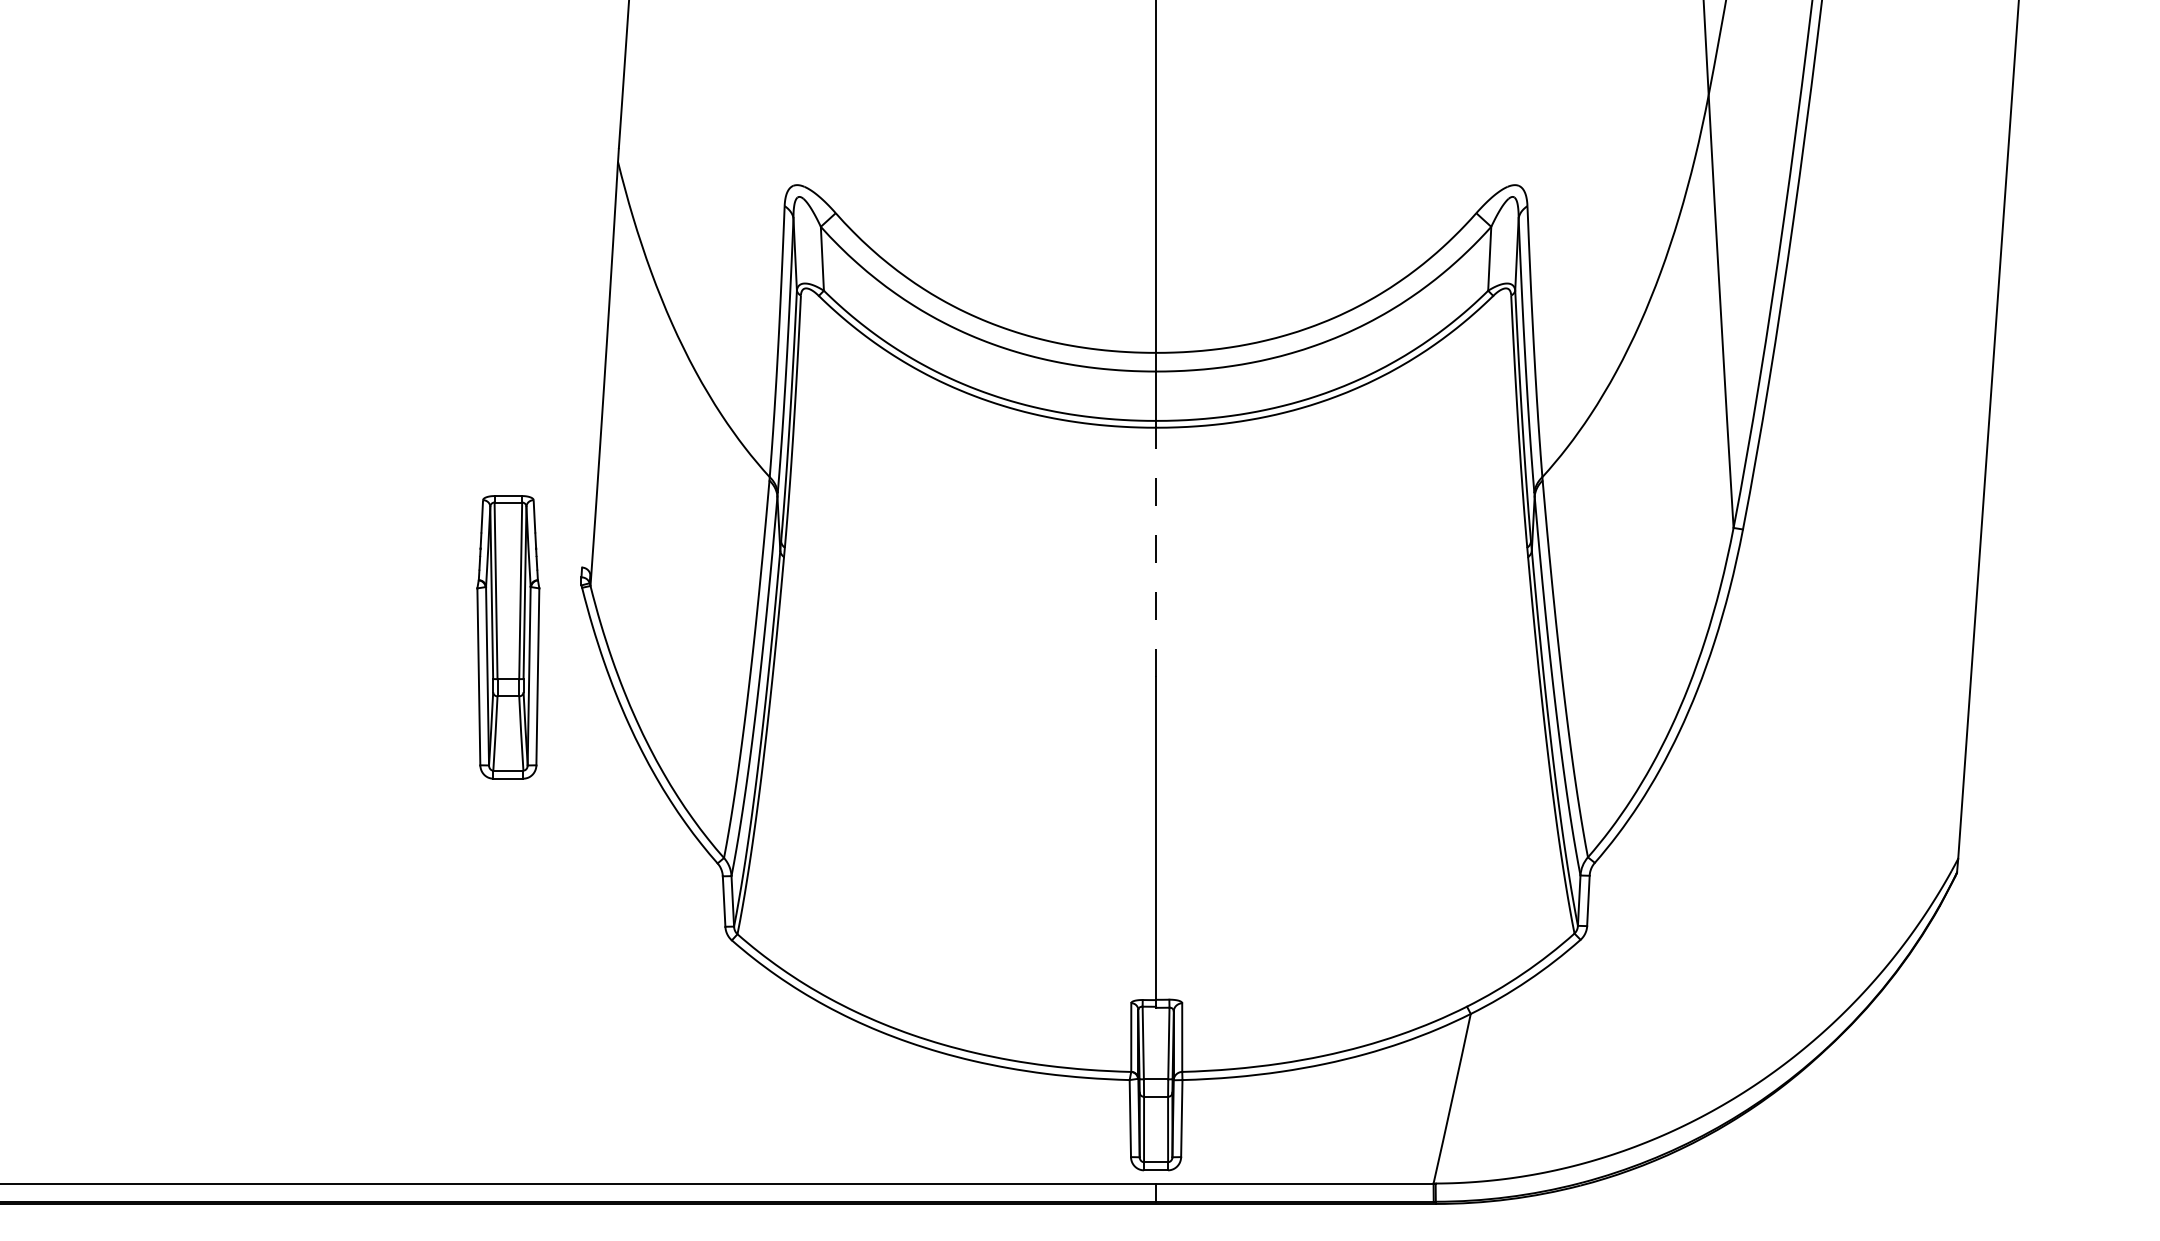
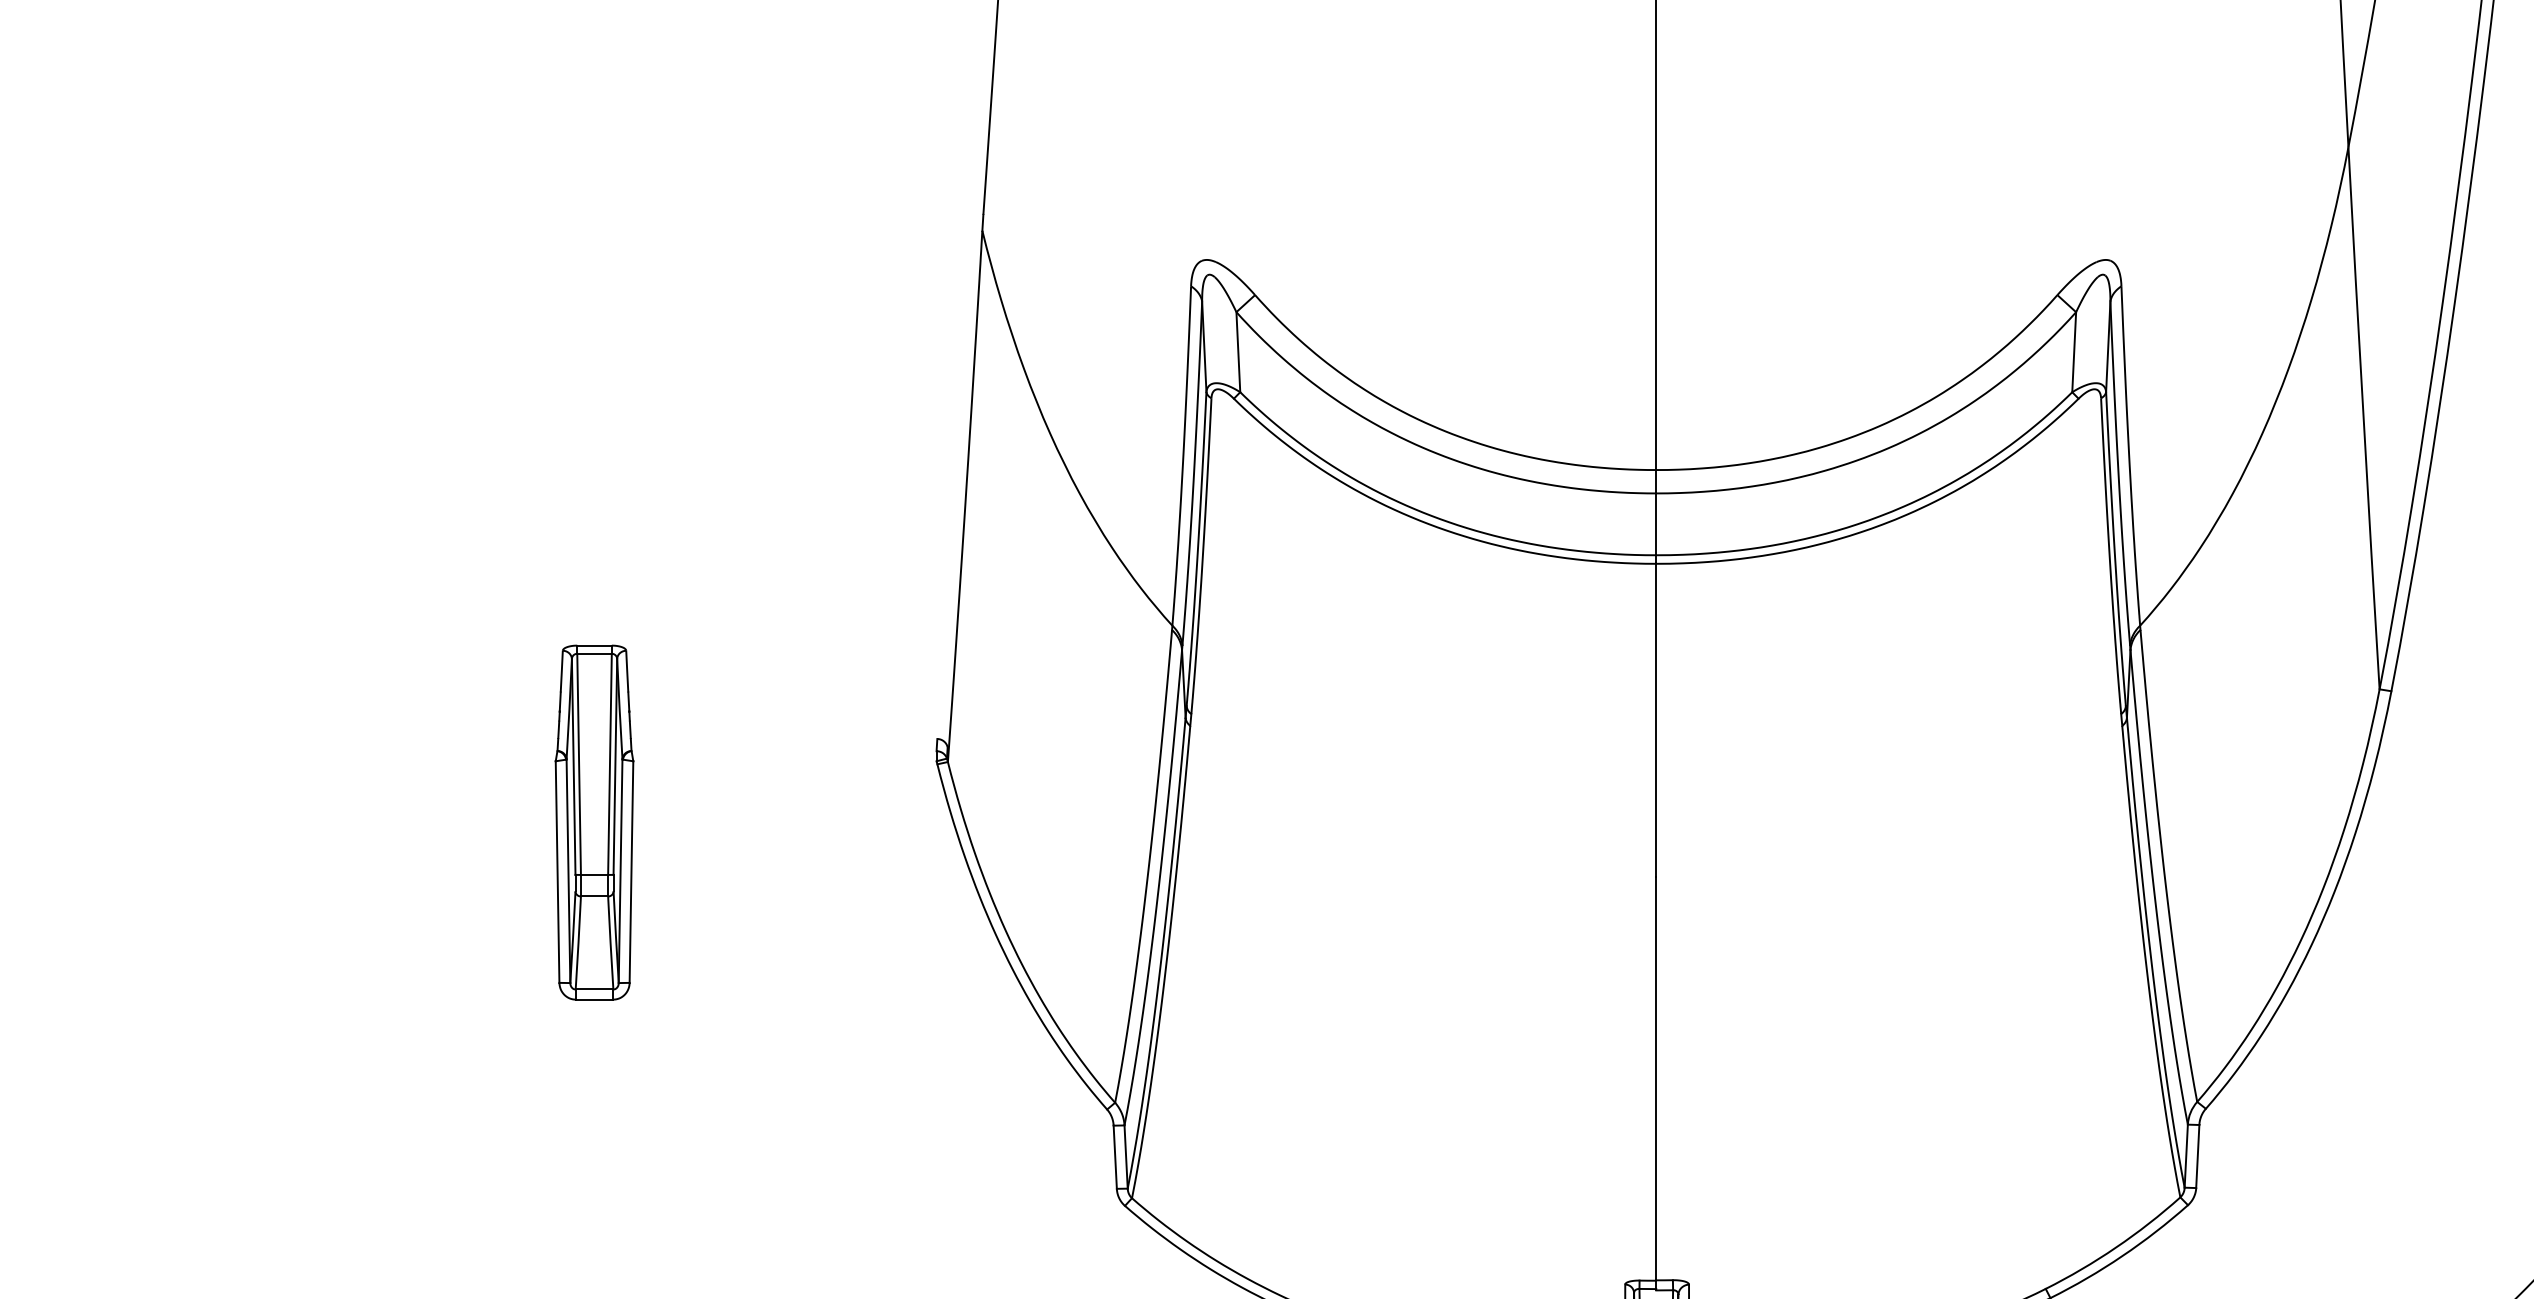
line: (1156, 552) -> (1656, 720), dashed -> solid
part: (508, 637) -> (594, 822), moved

